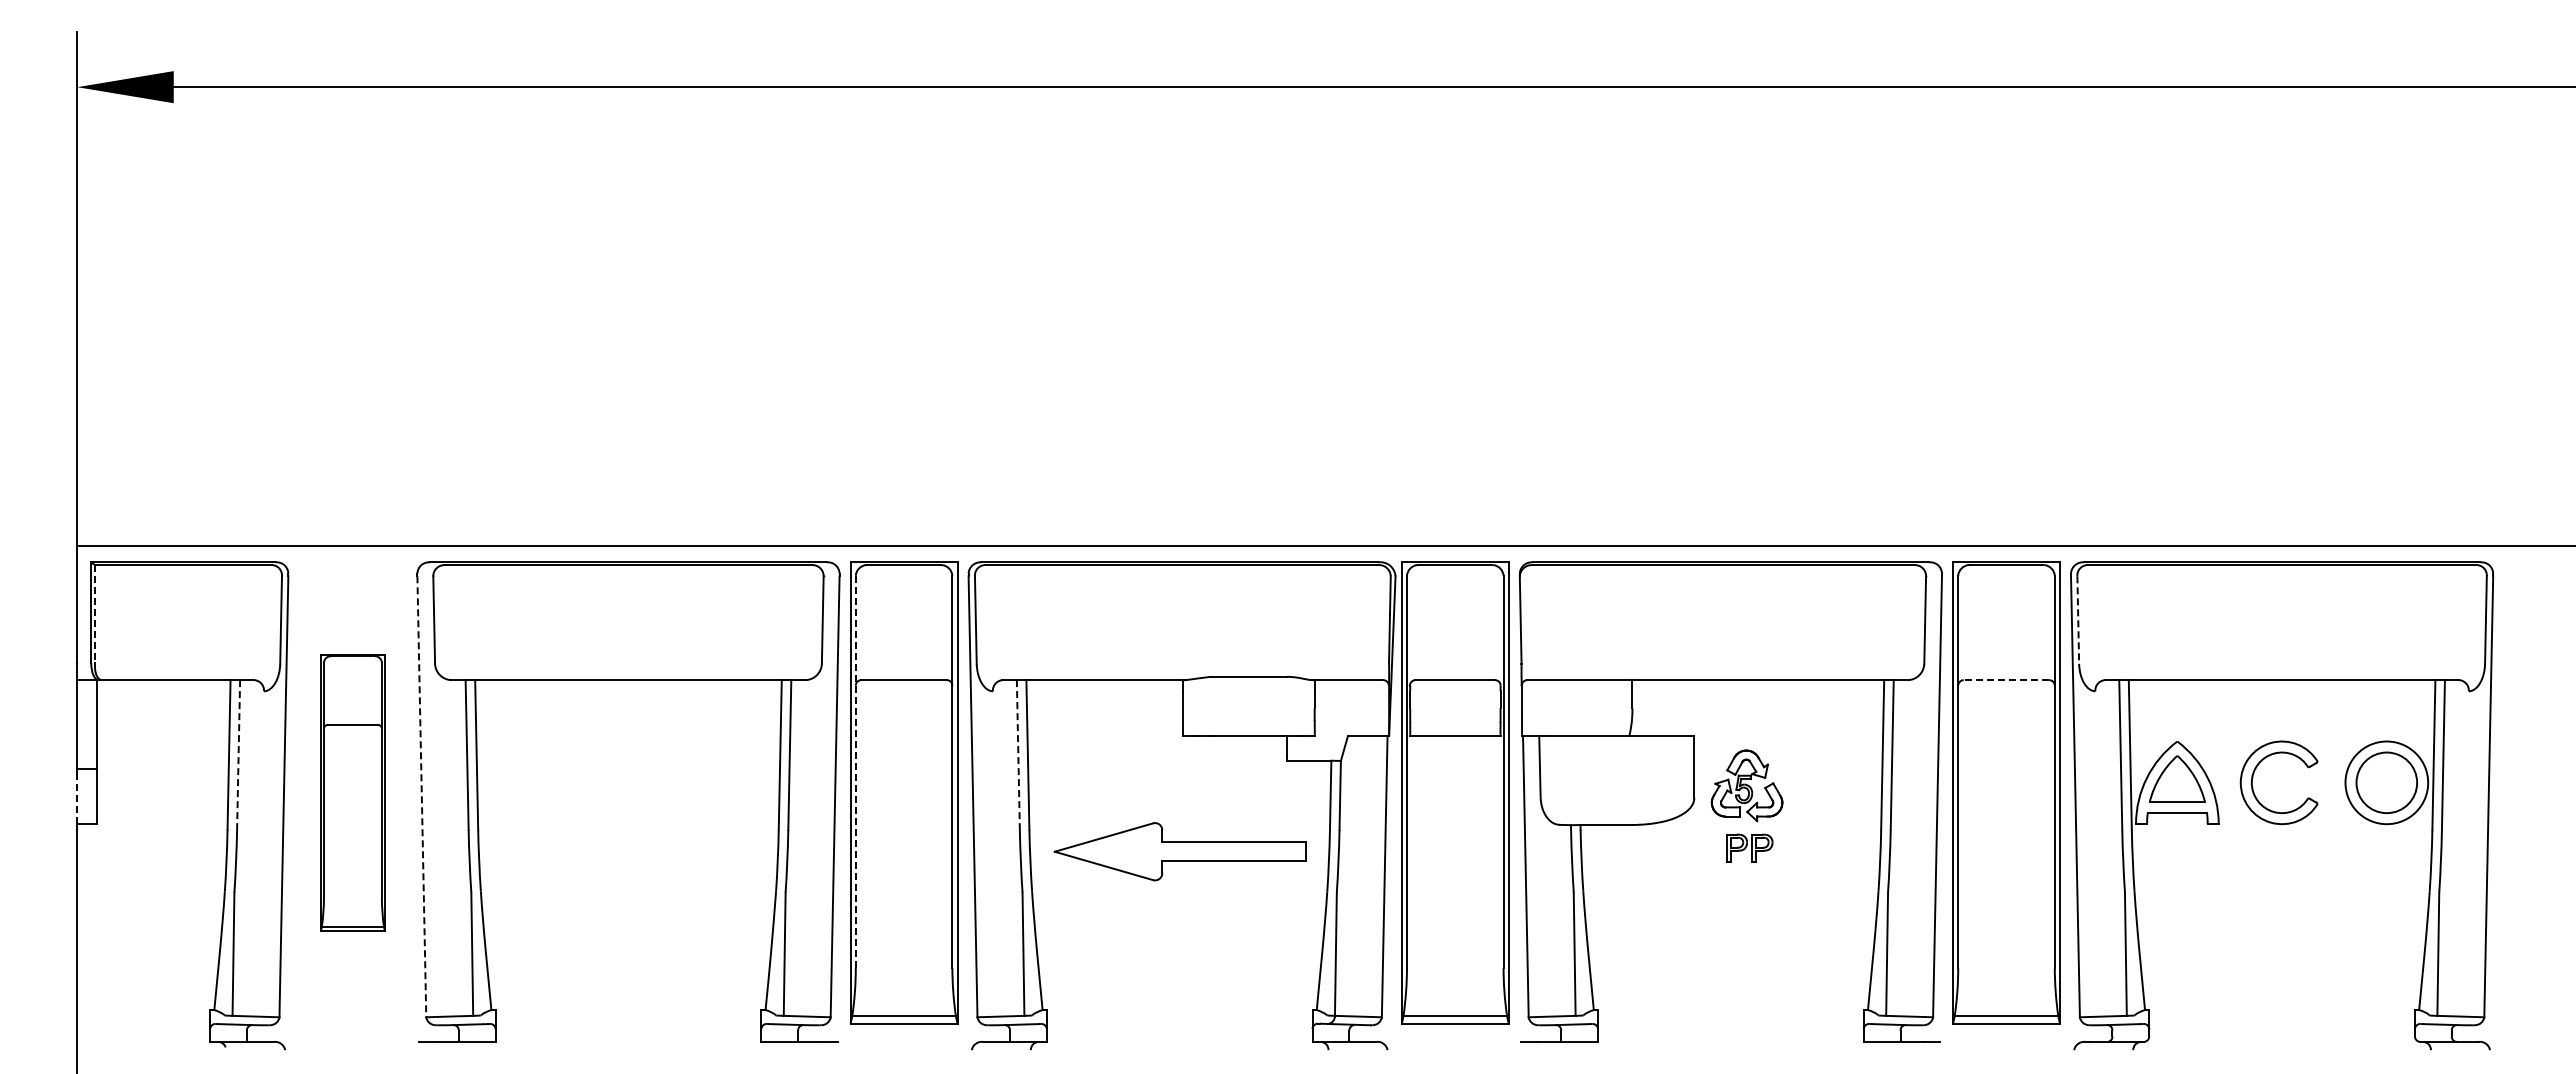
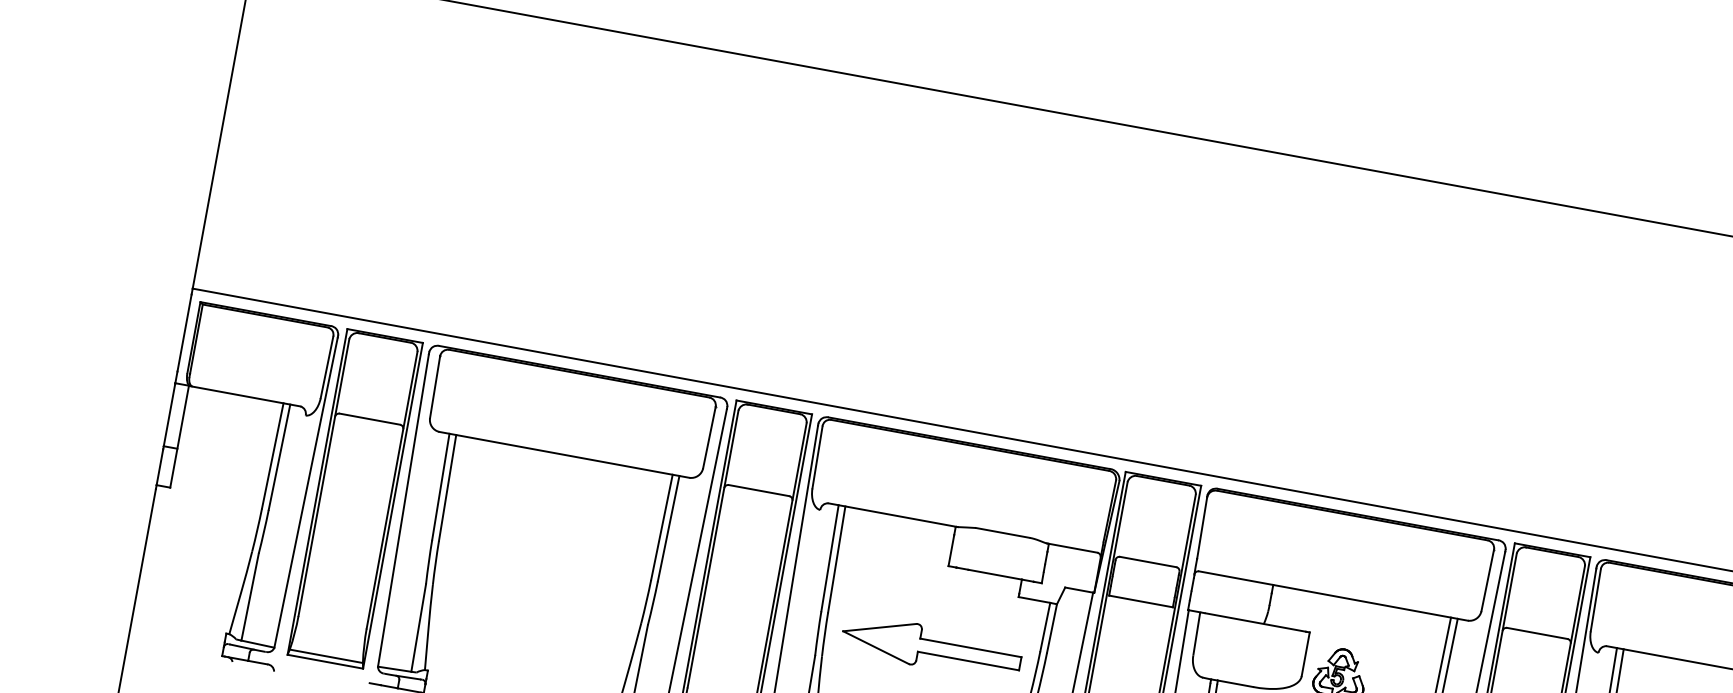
line: (95, 614) -> (196, 339), dashed -> solid
line: (2078, 620) -> (1595, 600), dashed -> solid
line: (2006, 680) -> (1537, 633), dashed -> solid
line: (238, 755) -> (279, 457), dashed -> solid
line: (1018, 755) -> (830, 558), dashed -> solid
line: (855, 772) -> (712, 549), dashed -> solid
part: (352, 792) -> (355, 498), size x1.67
line: (421, 796) -> (403, 510), dashed -> solid
line: (77, 798) -> (160, 467), dashed -> solid

